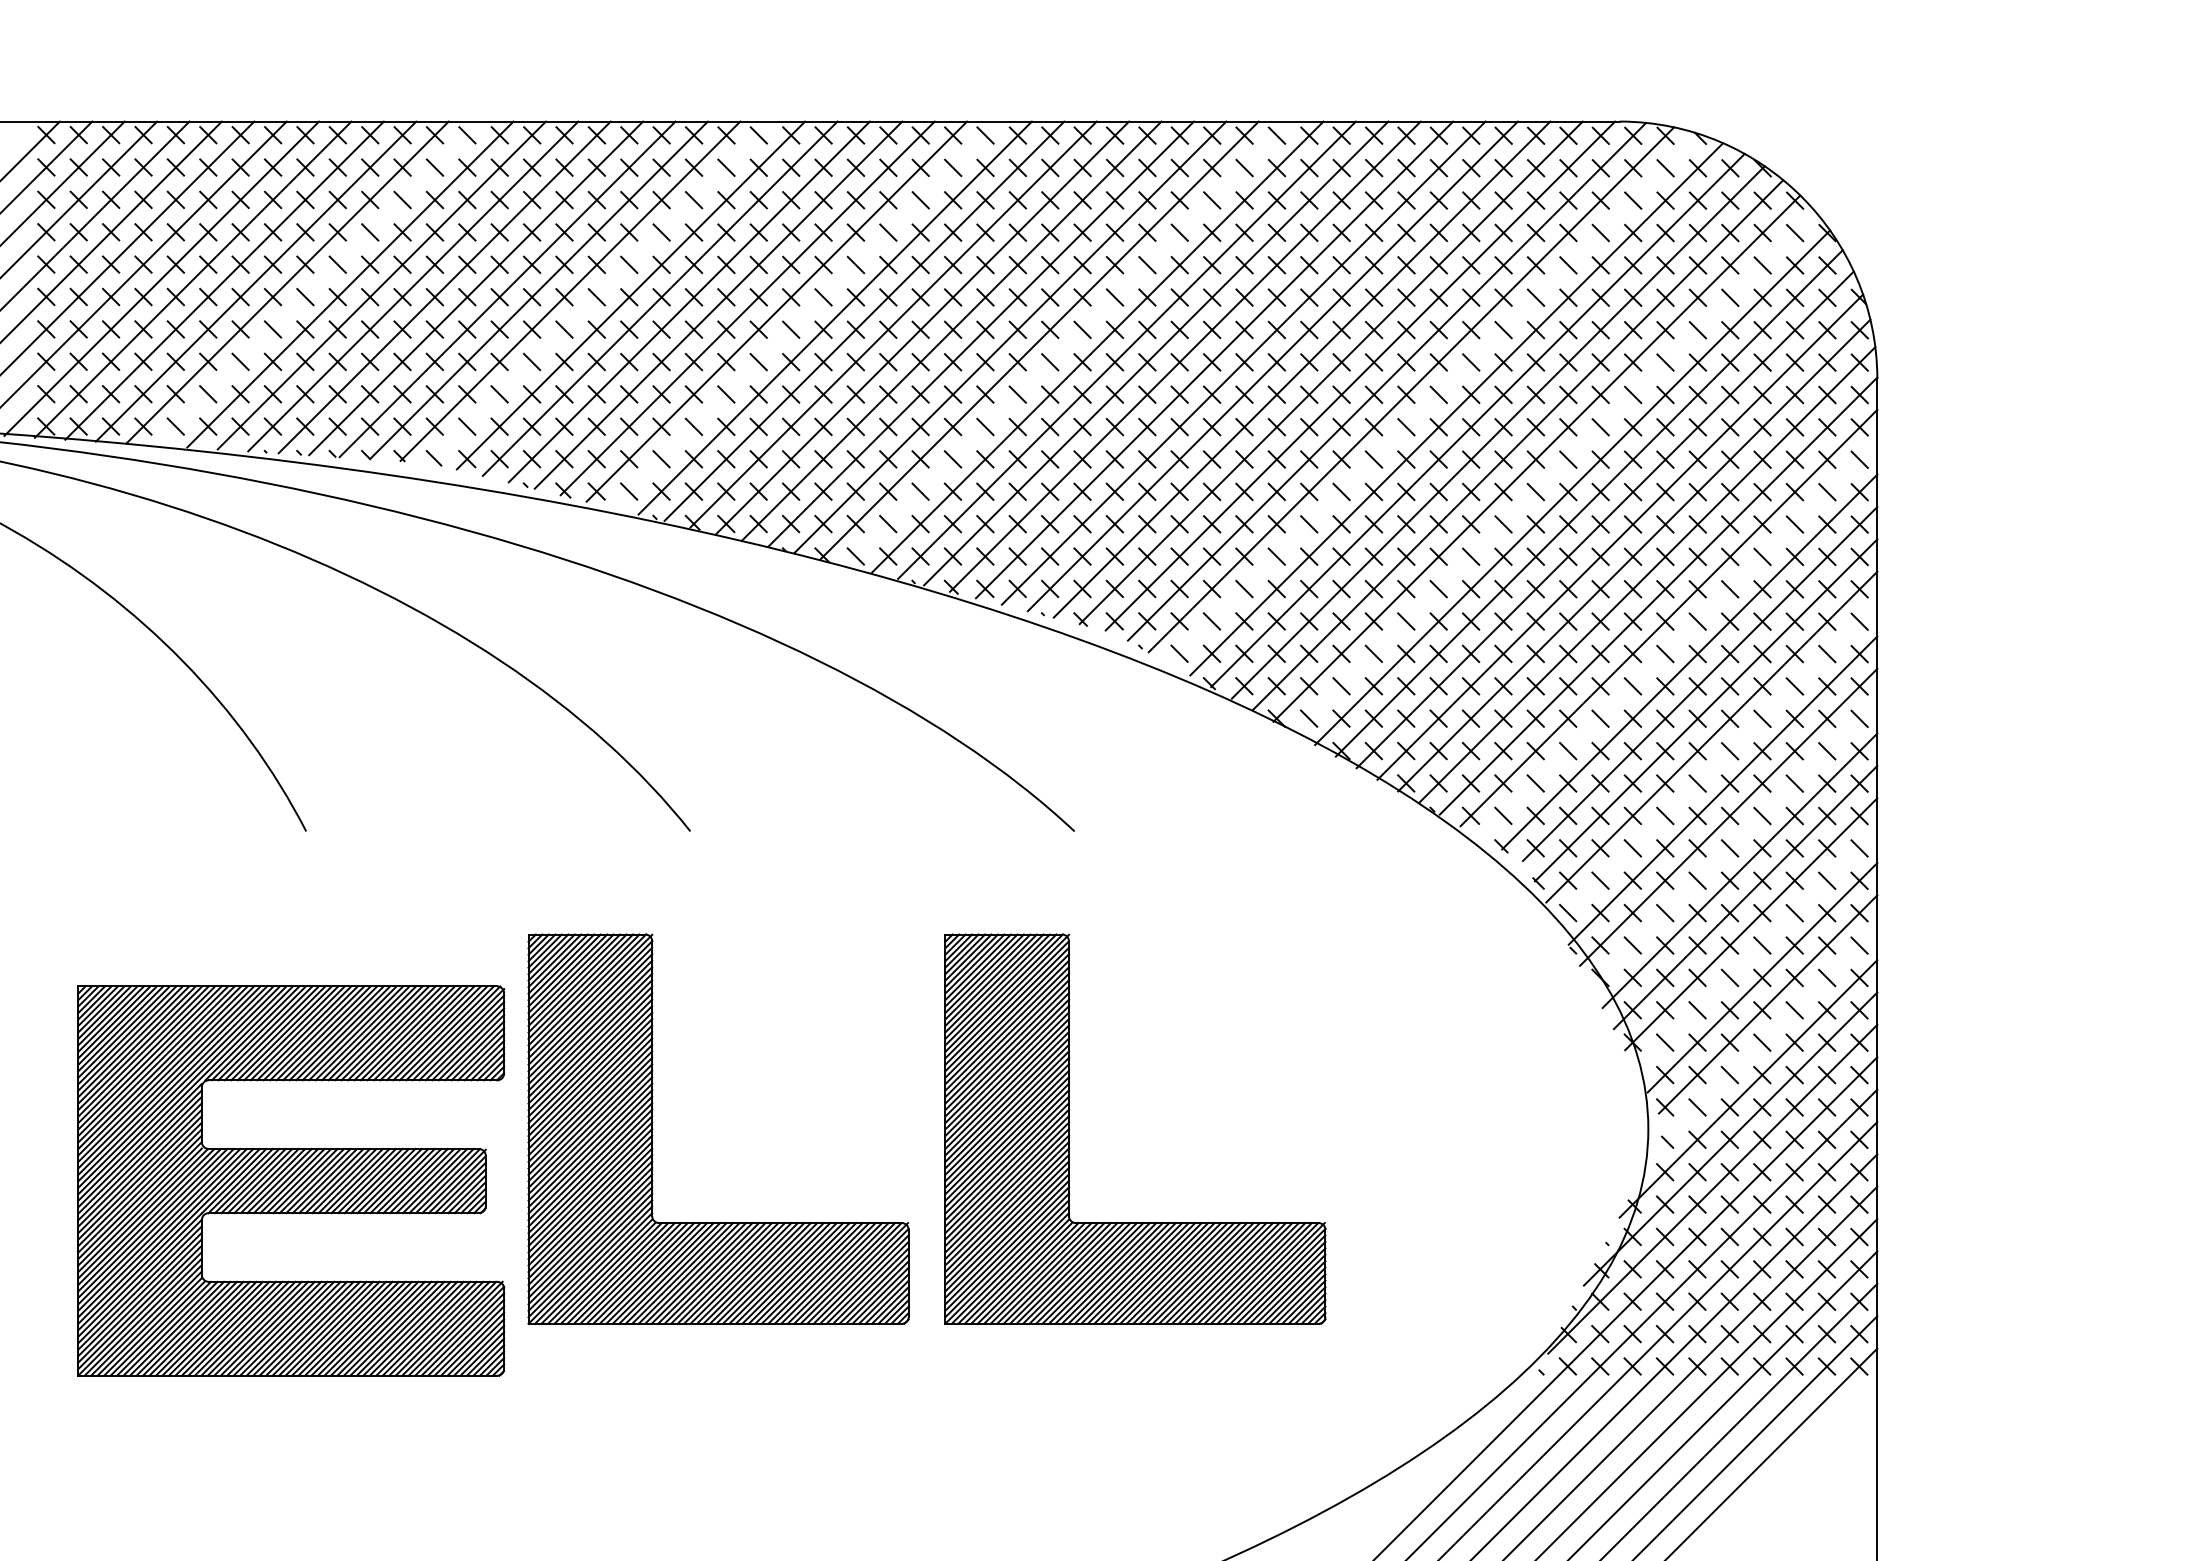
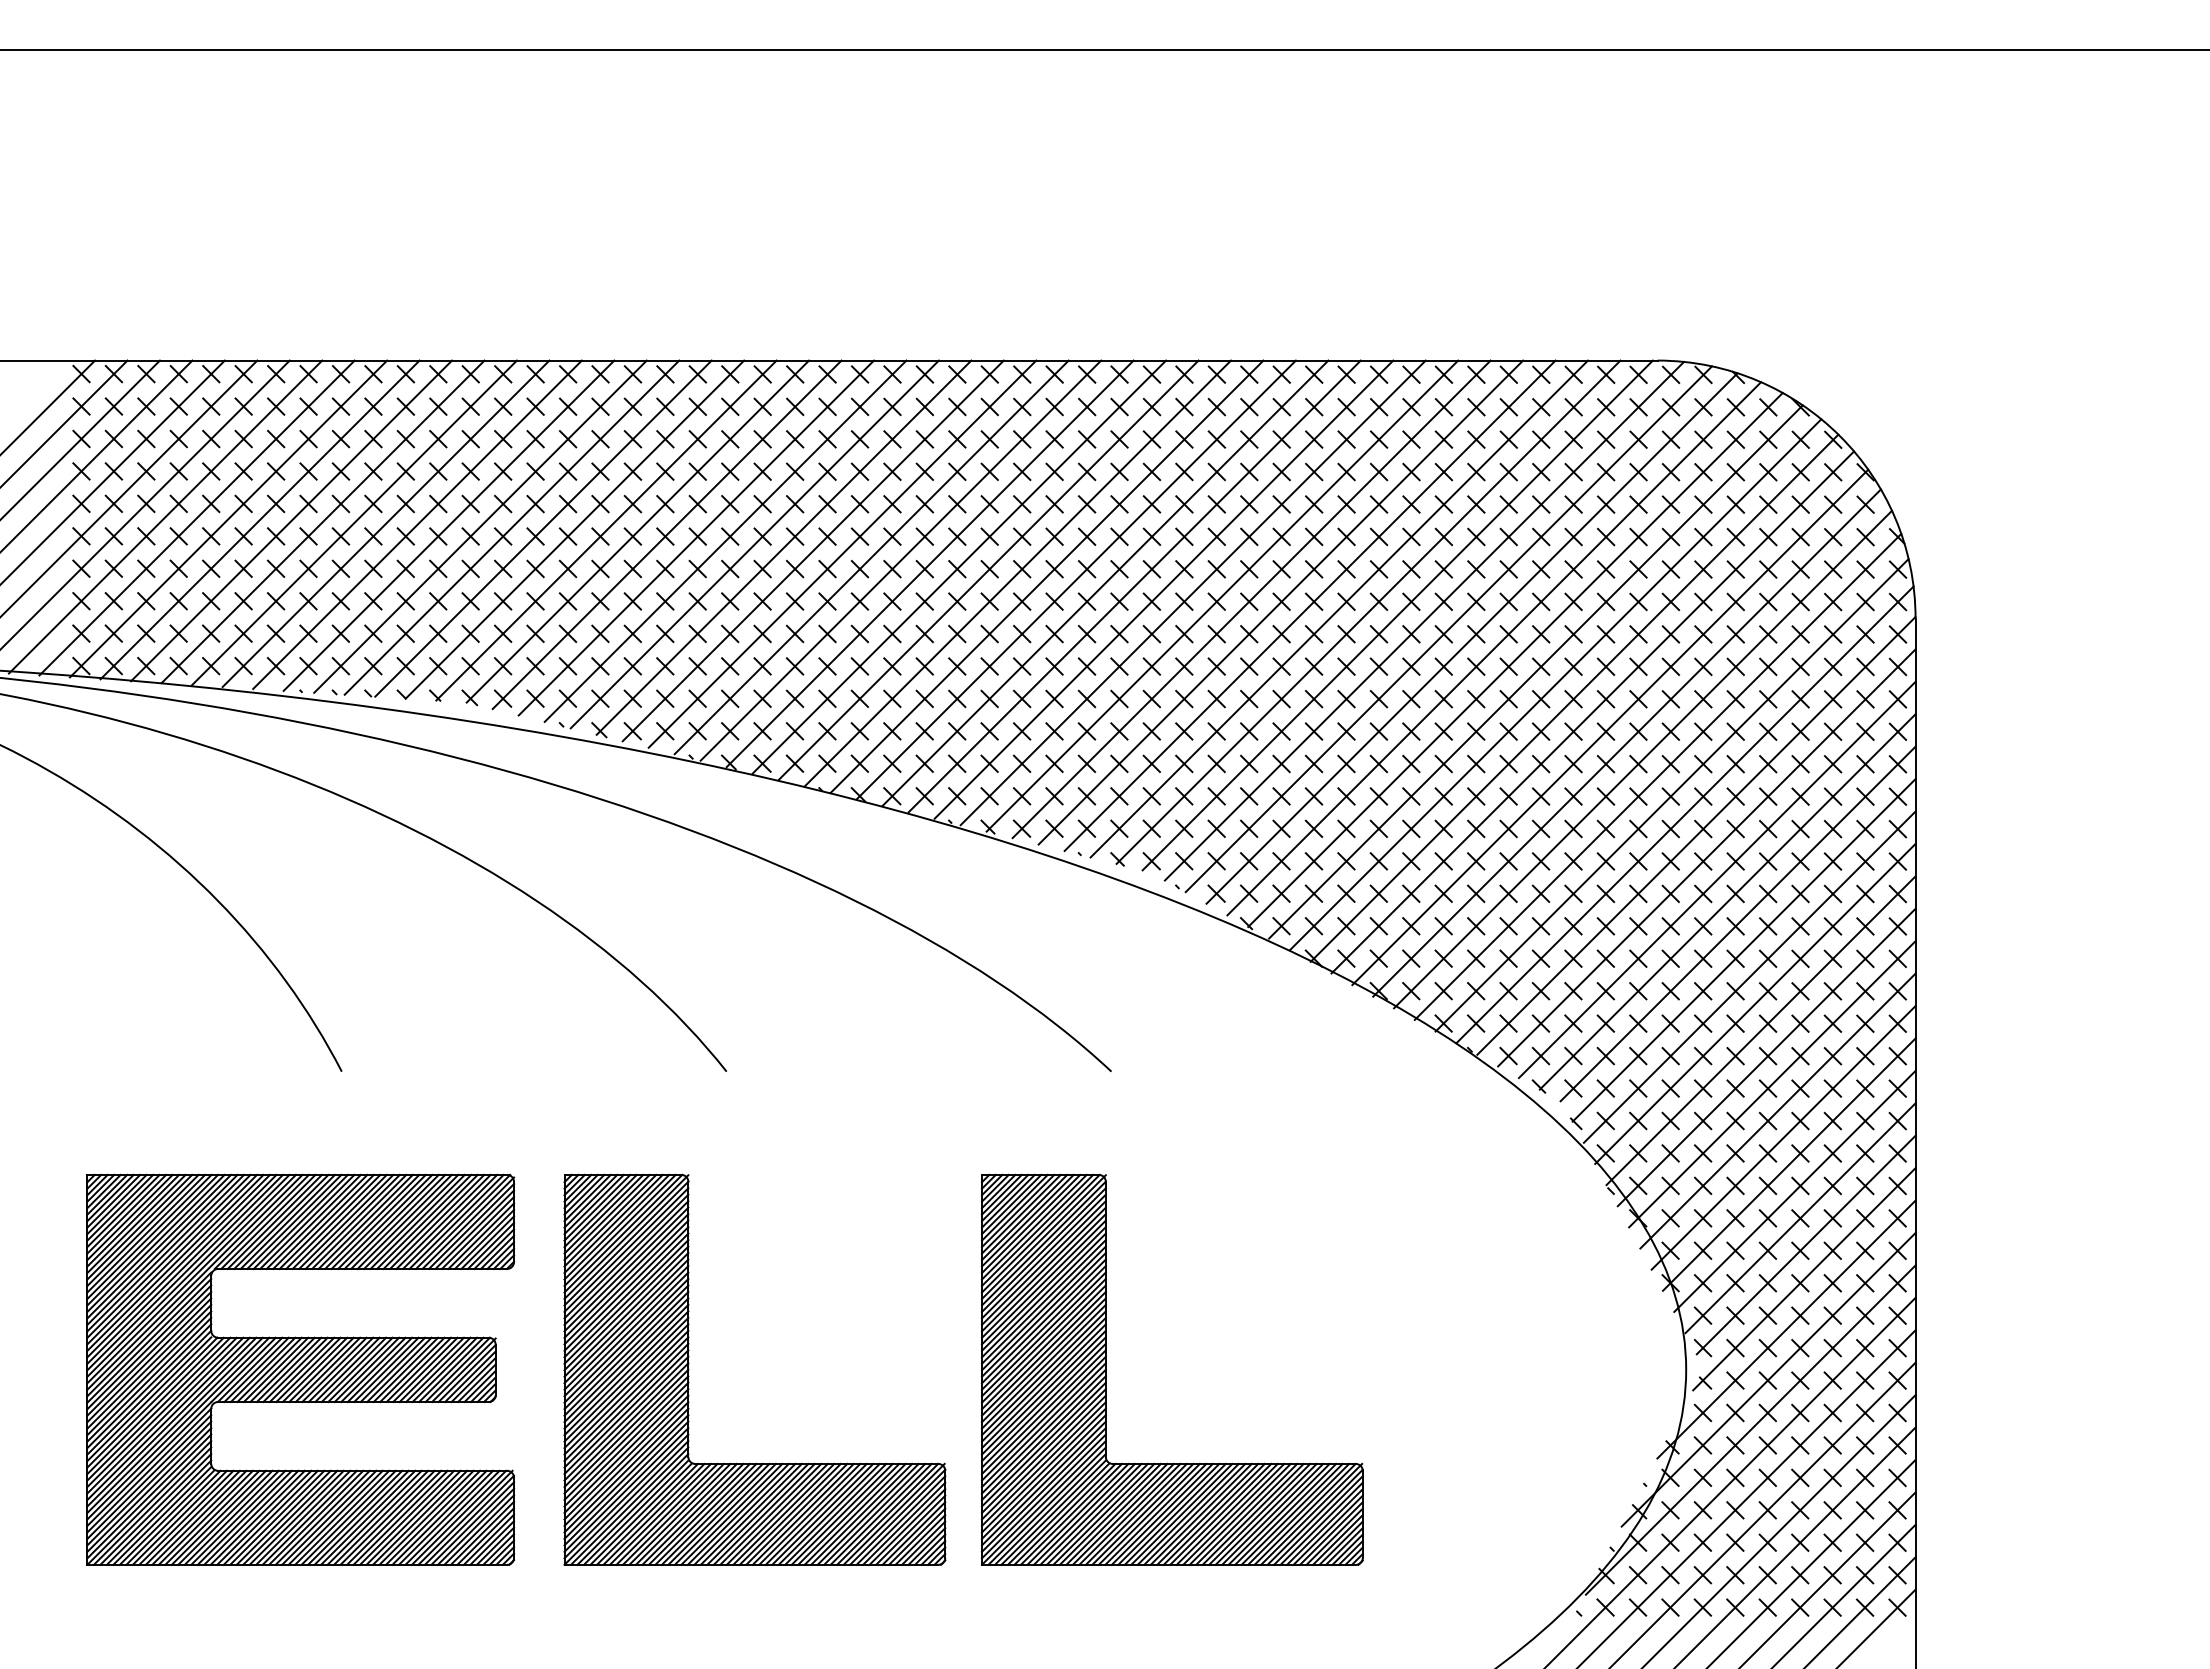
line: (318, 283) -> (354, 522), added
line: (601, 292) -> (637, 531), added
line: (806, 314) -> (842, 553), added
line: (1068, 343) -> (1105, 582), added
line: (1434, 399) -> (1471, 638), added
line: (1554, 472) -> (1592, 712), added
line: (1678, 639) -> (1716, 879), added
line: (1717, 763) -> (1755, 1003), added
line: (1734, 844) -> (1772, 1084), added
line: (1756, 950) -> (1794, 1190), added
line: (1766, 1038) -> (1804, 1279), added
part: (290, 1180) -> (300, 1369), moved

